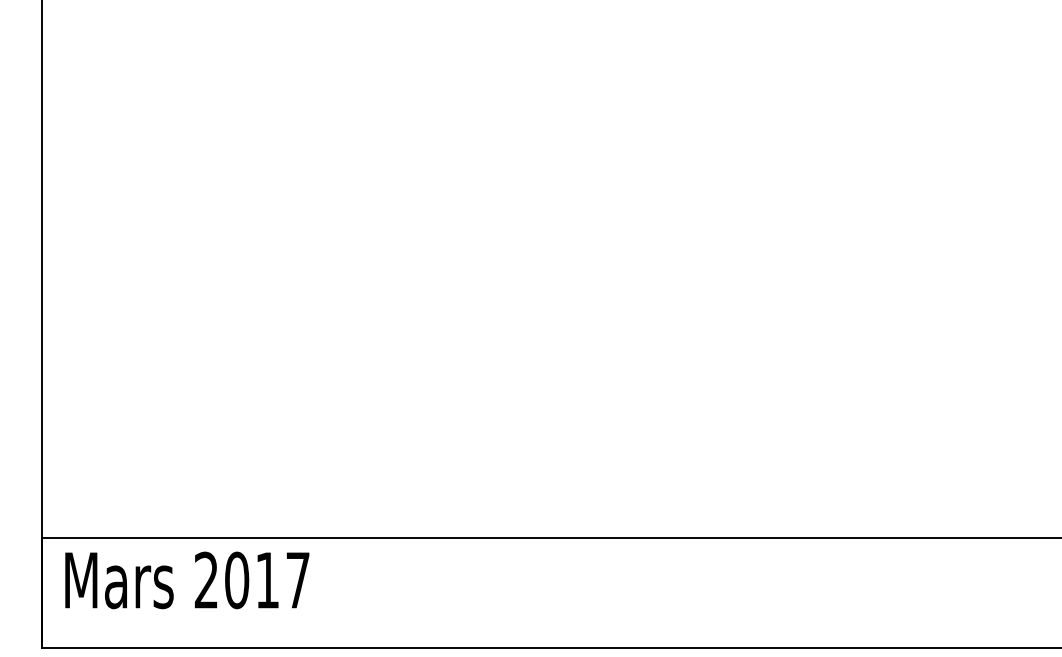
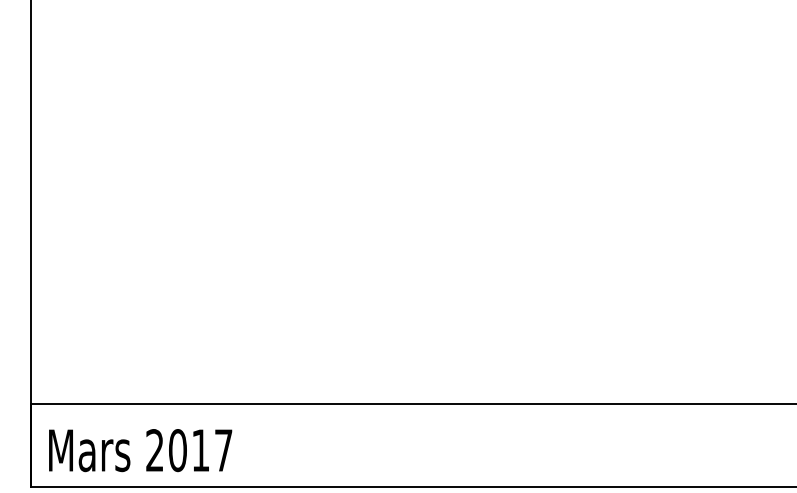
text: (187, 580) -> (140, 450), moved

